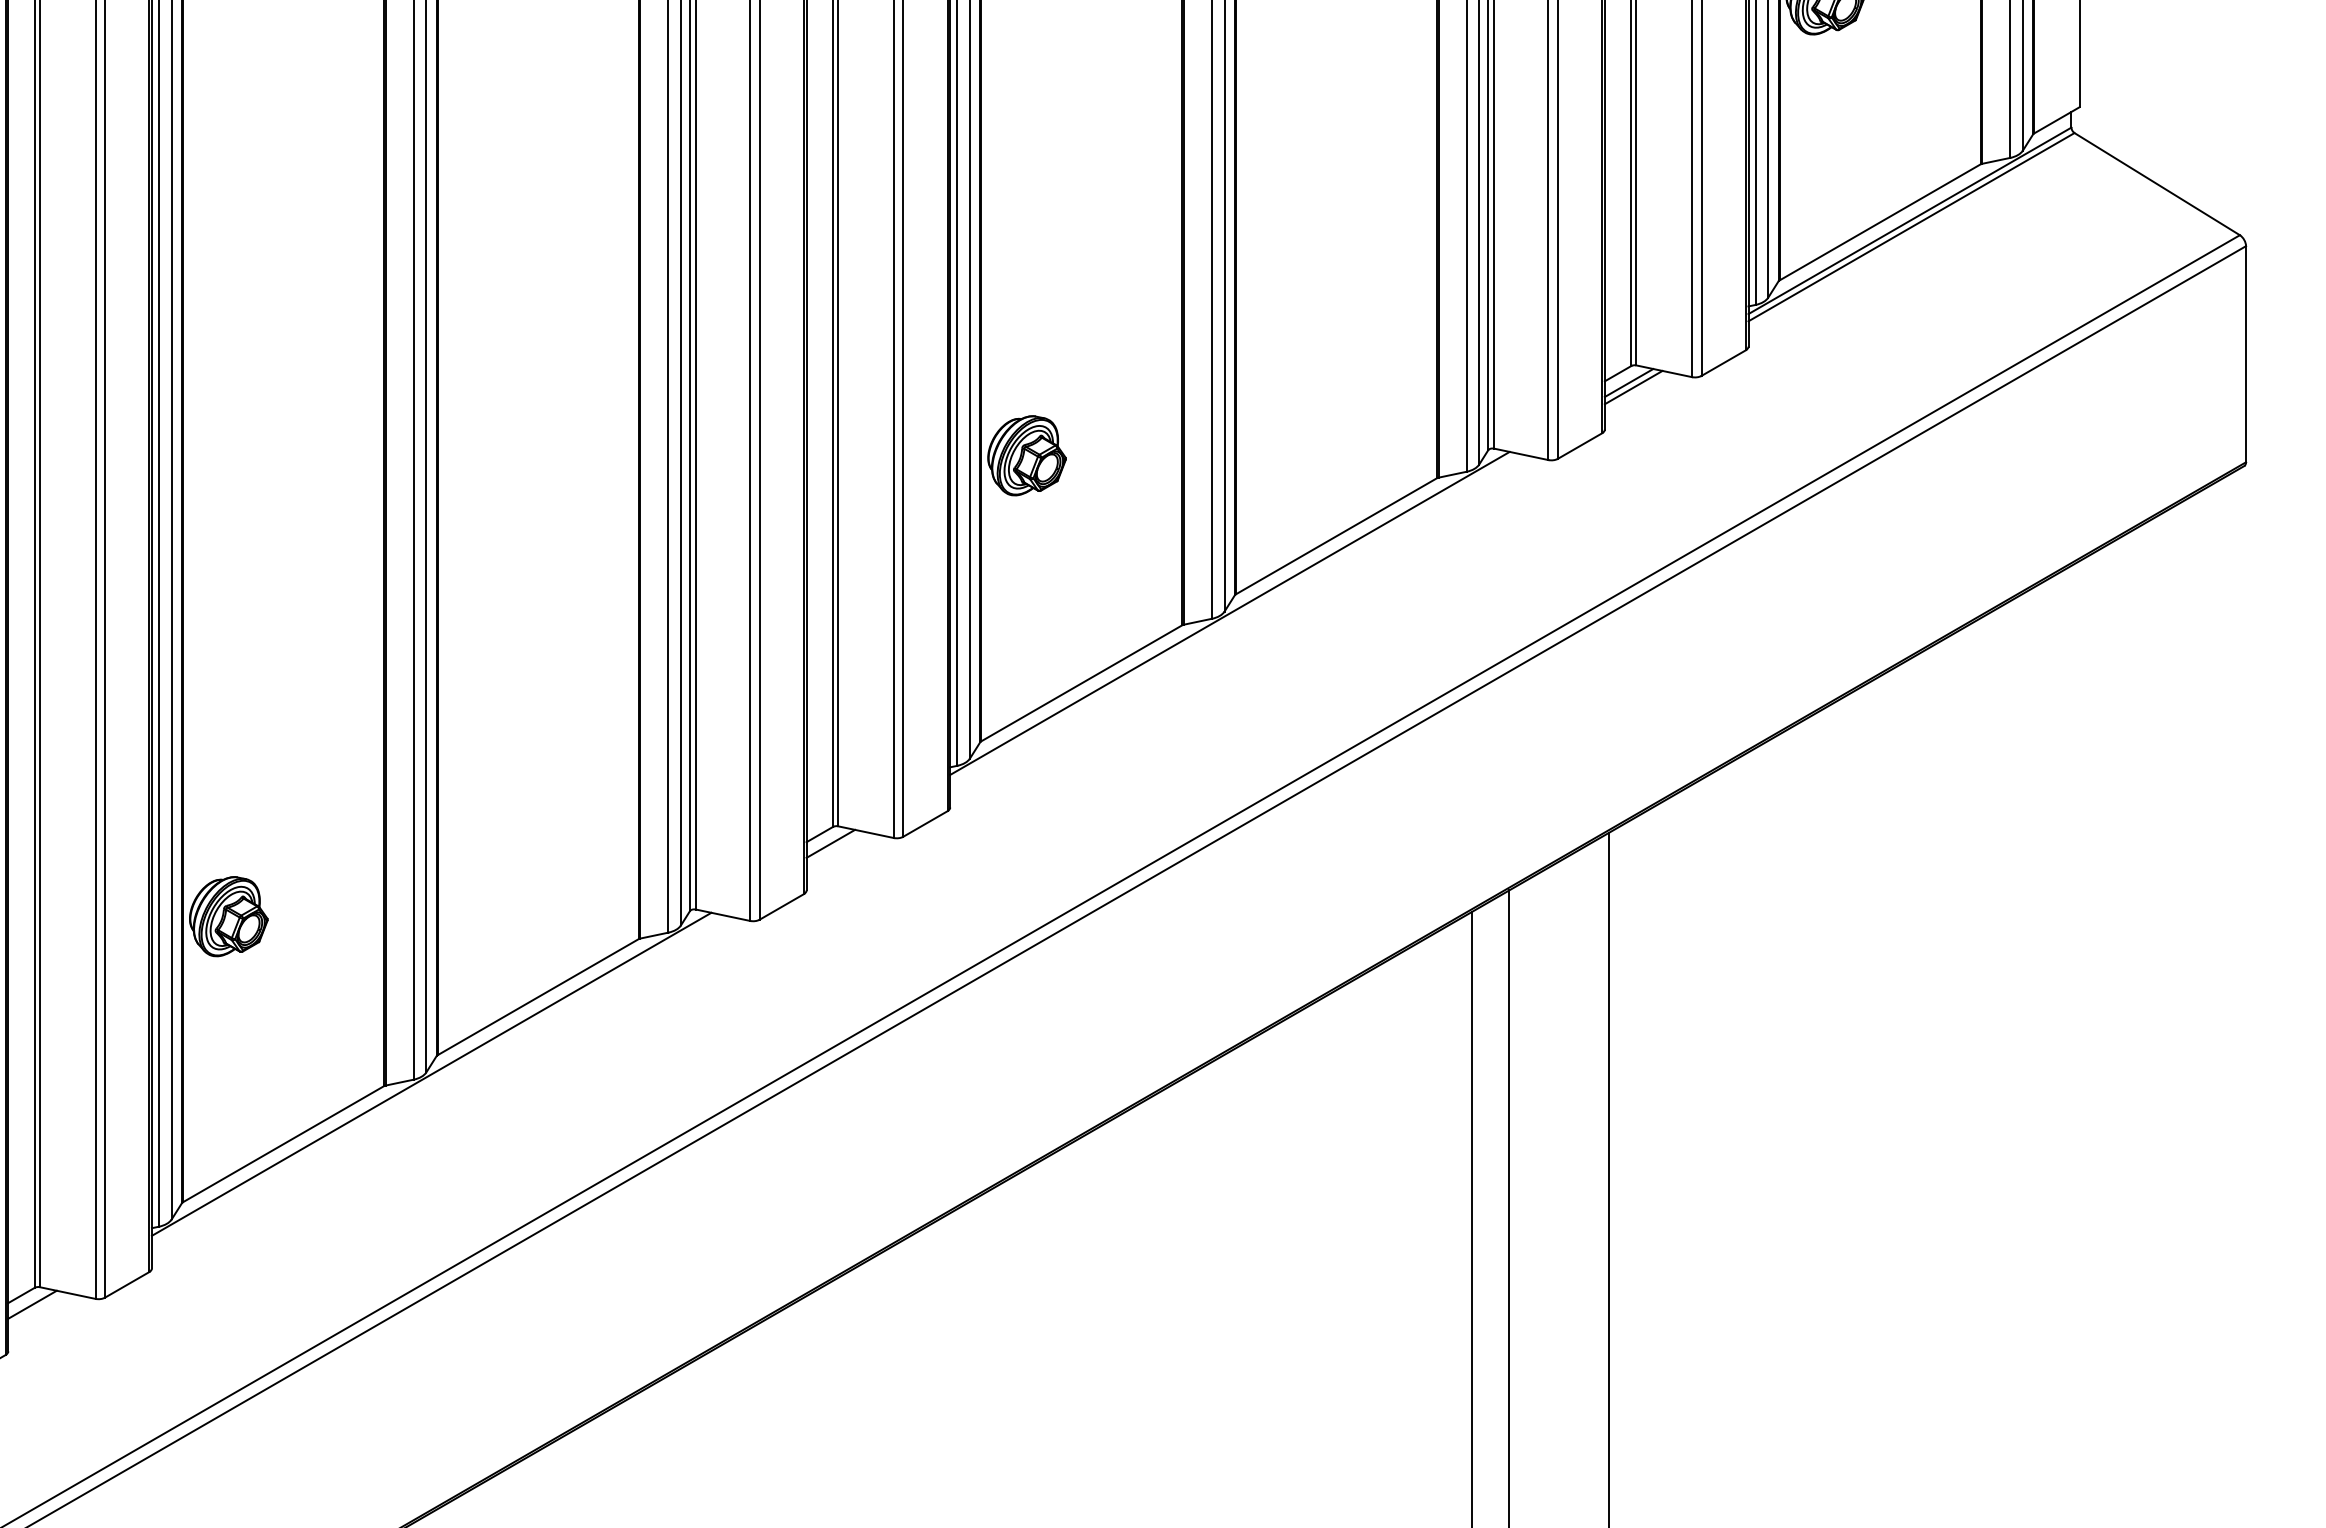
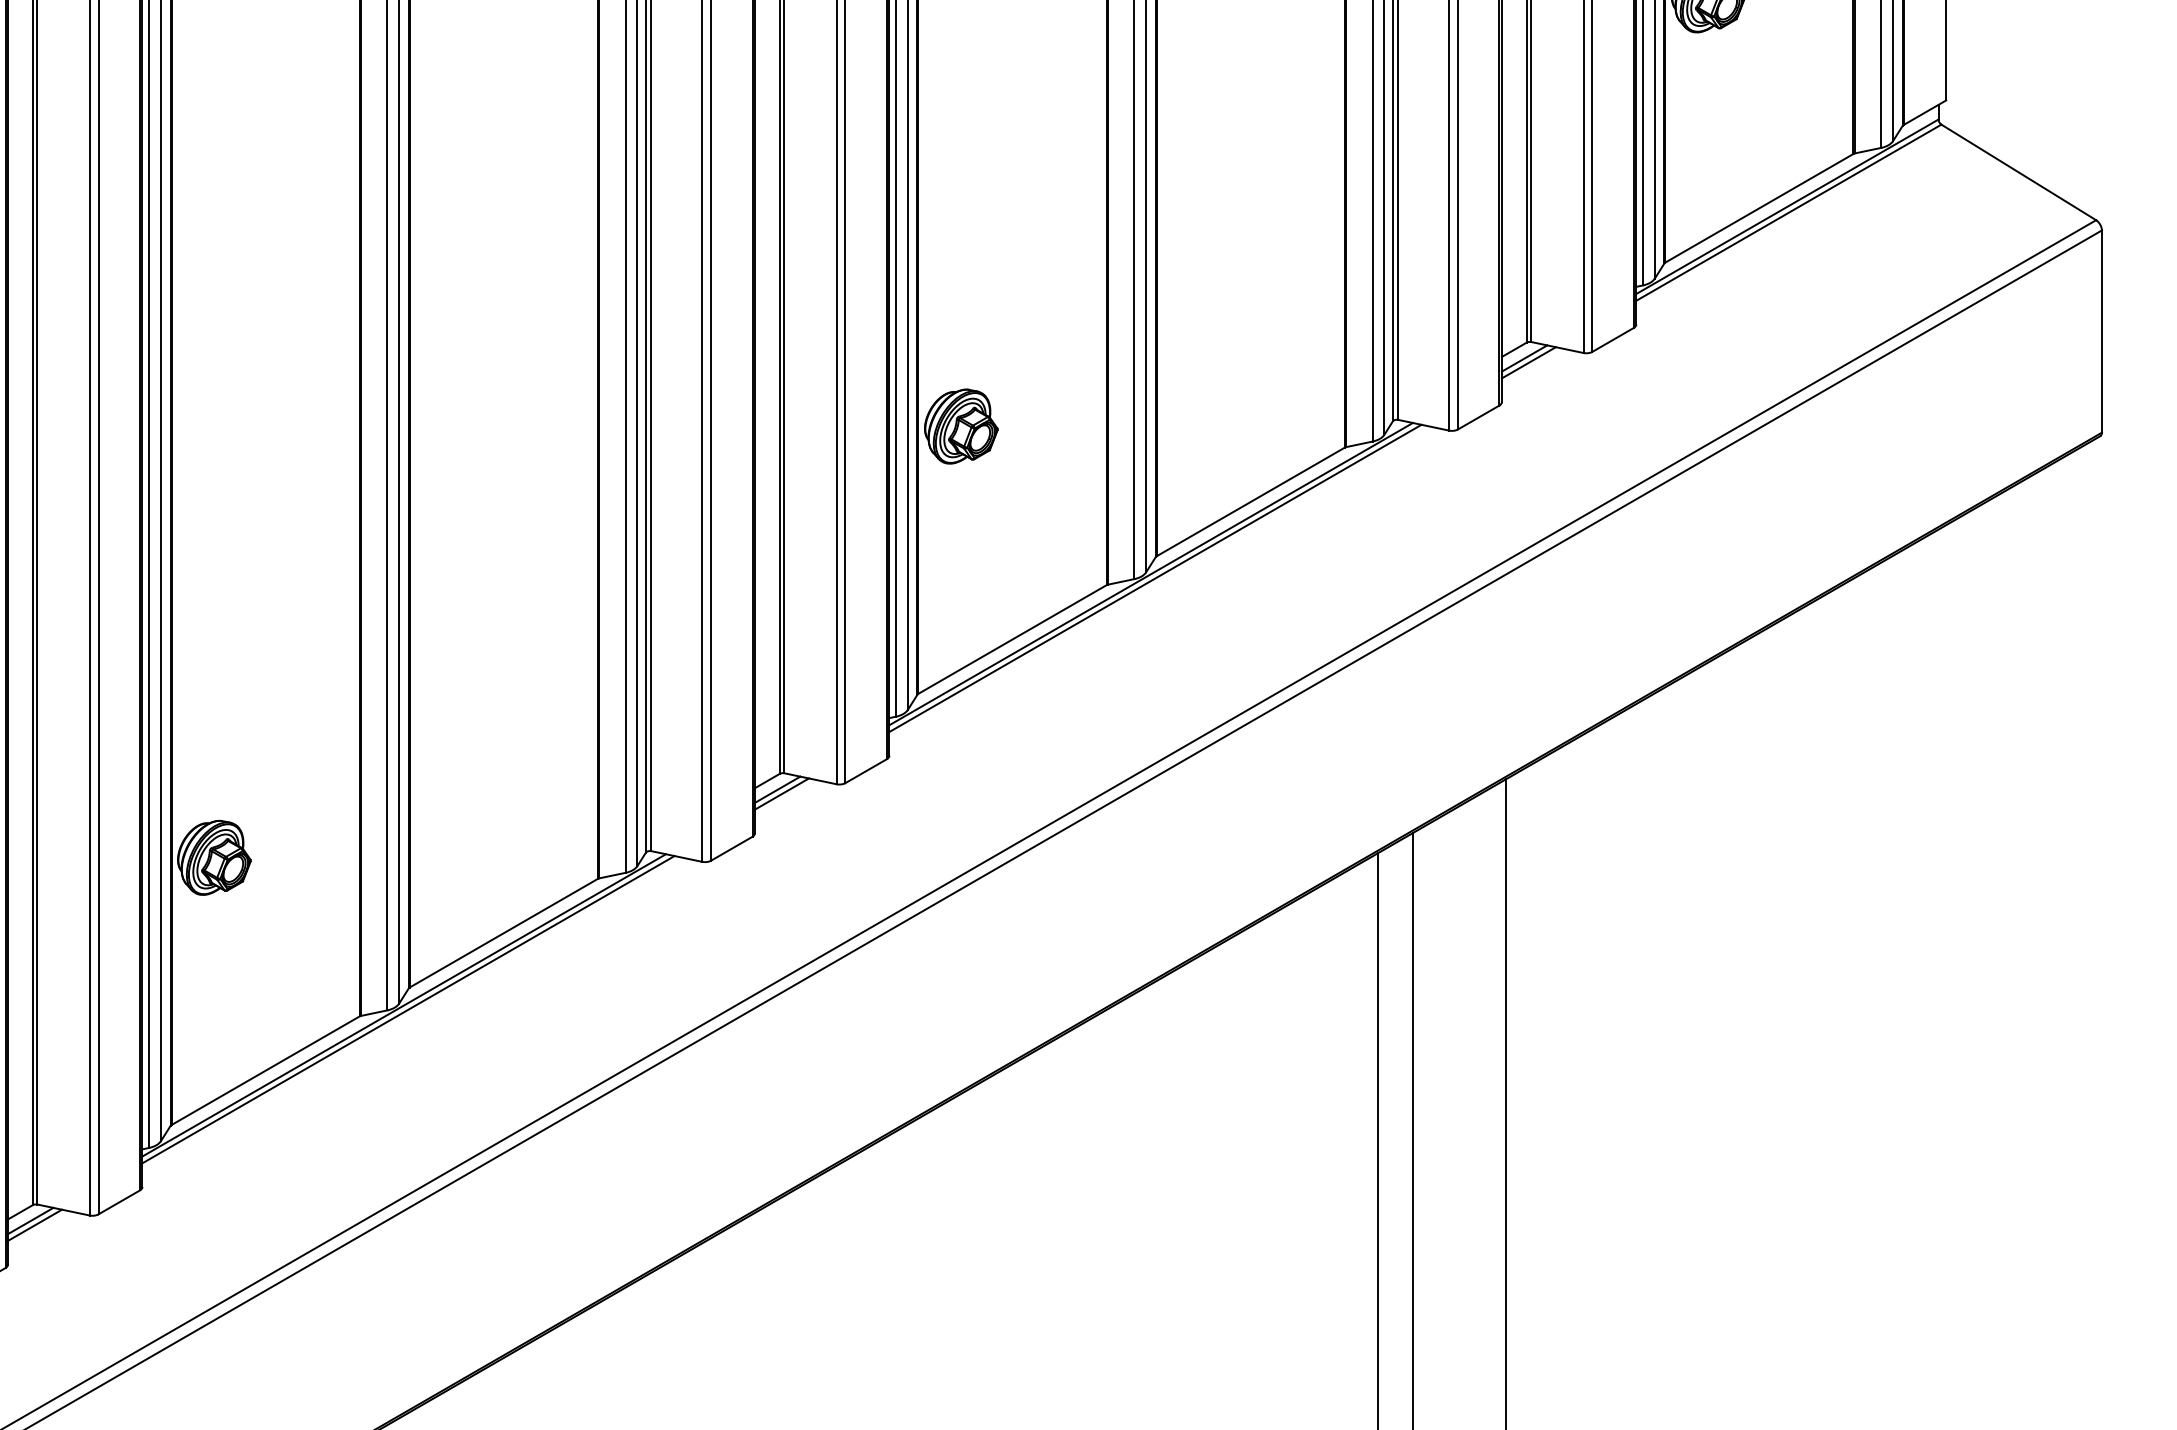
line: (1234, 617) -> (1155, 577), added
line: (835, 848) -> (782, 794), added
line: (435, 1078) -> (407, 1009), added
line: (37, 1309) -> (35, 1225), added

